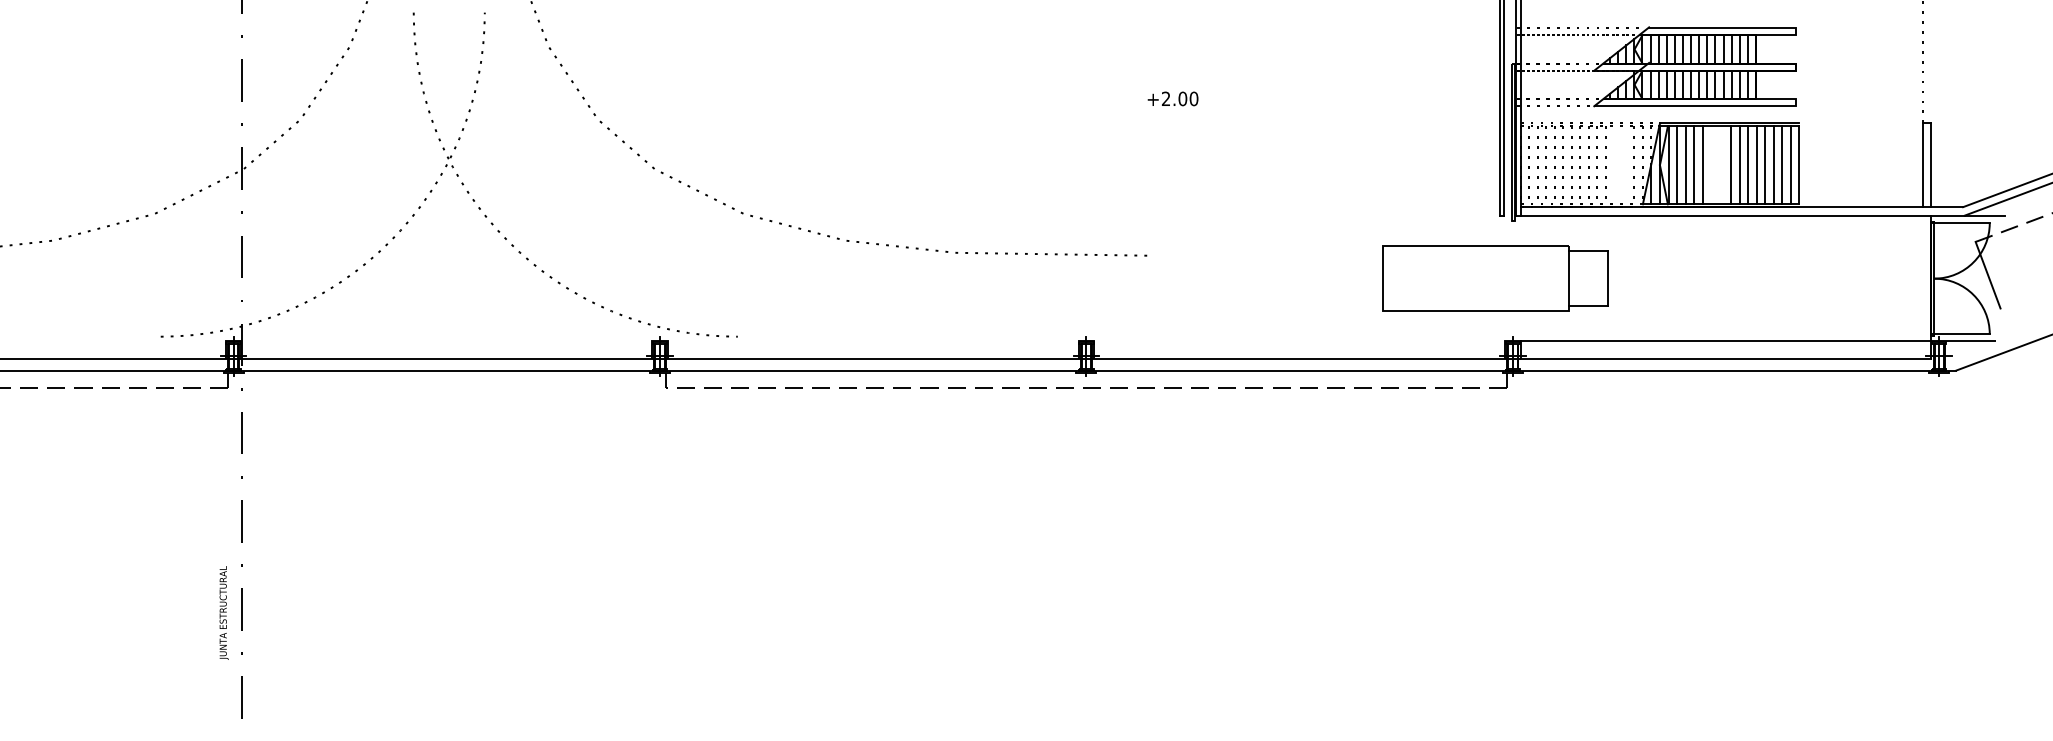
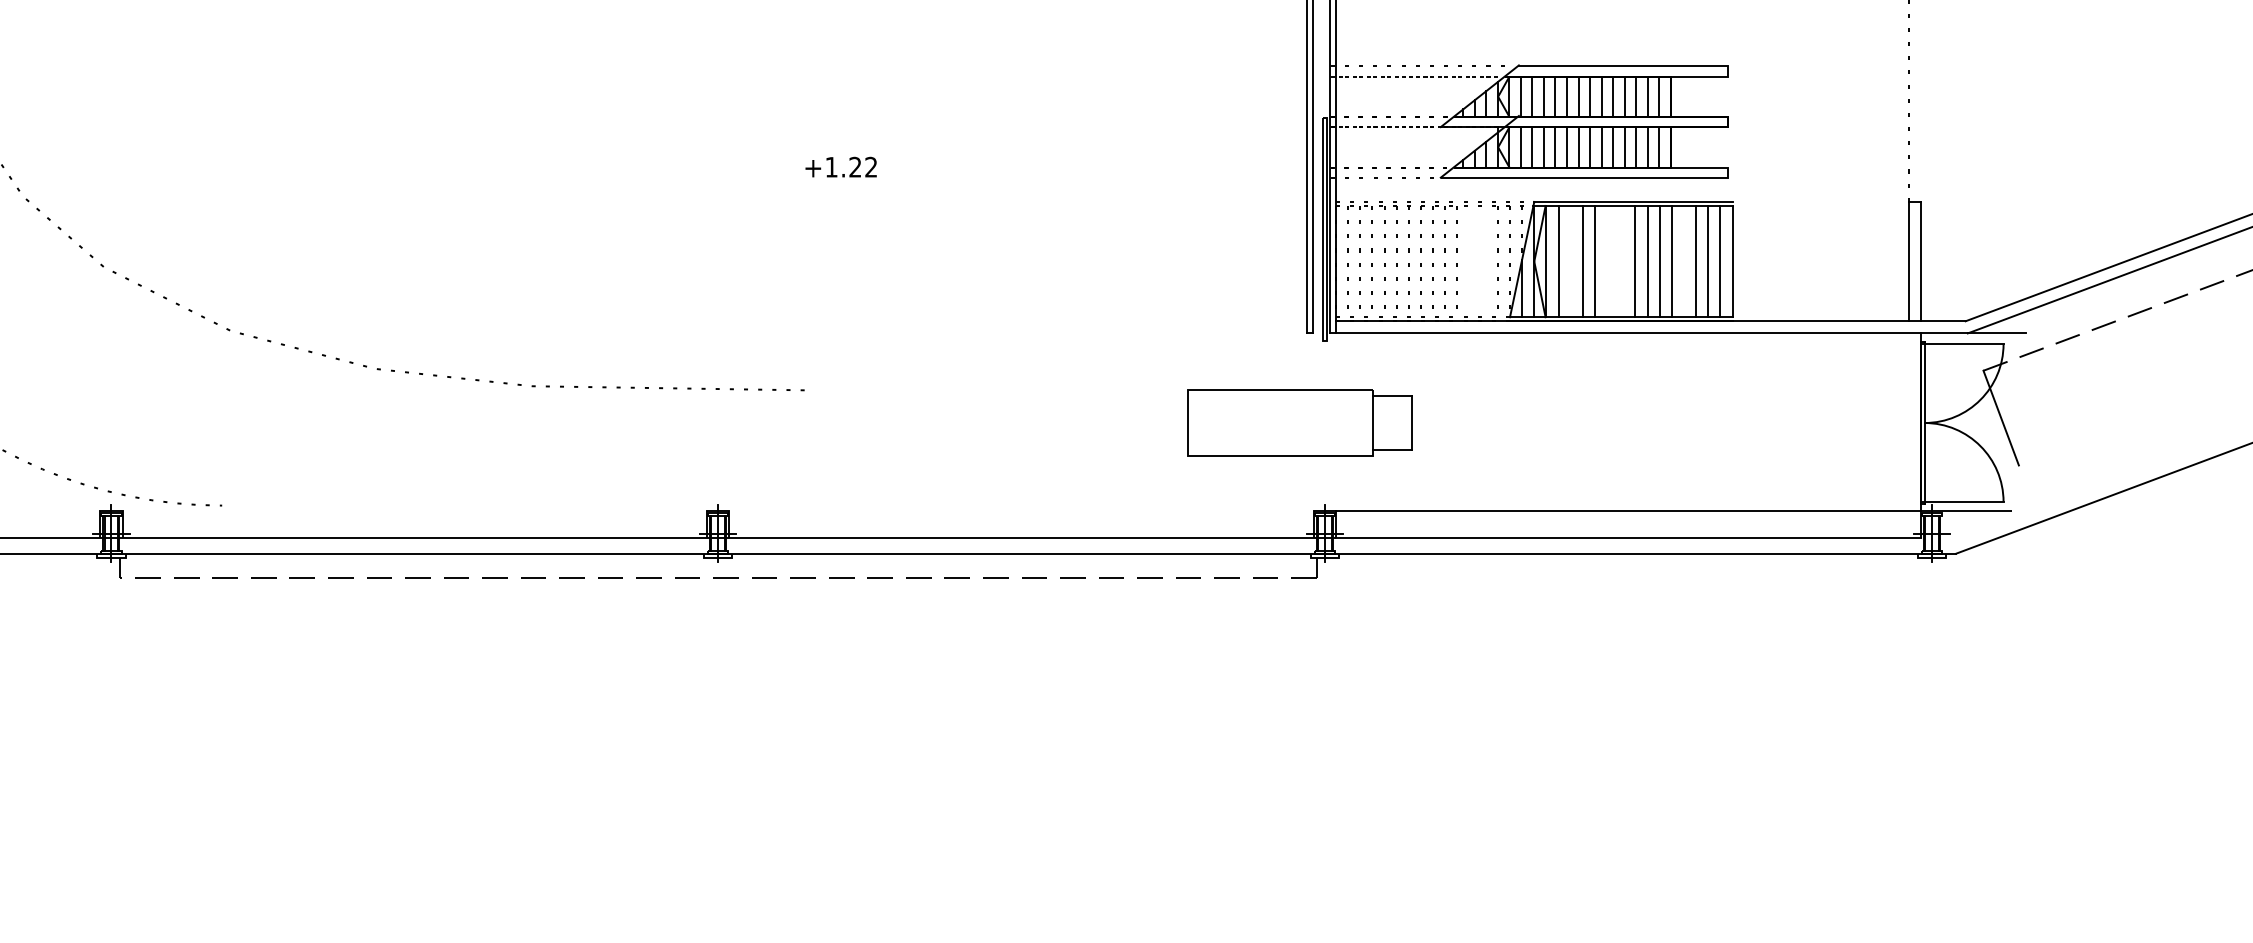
text: (1180, 98) -> (852, 166), +2.00 -> +1.22
line: (1685, 165) -> (1570, 261), removed
line: (1765, 165) -> (1684, 261), removed
part: (1495, 278) -> (1300, 422), size x0.7

